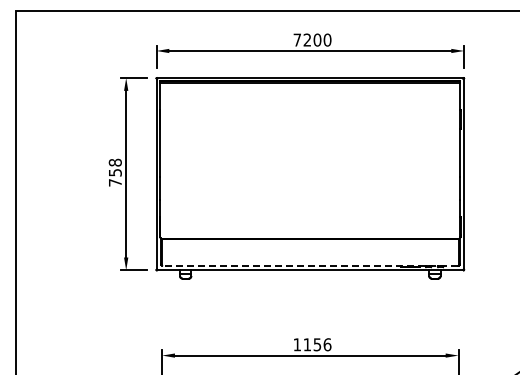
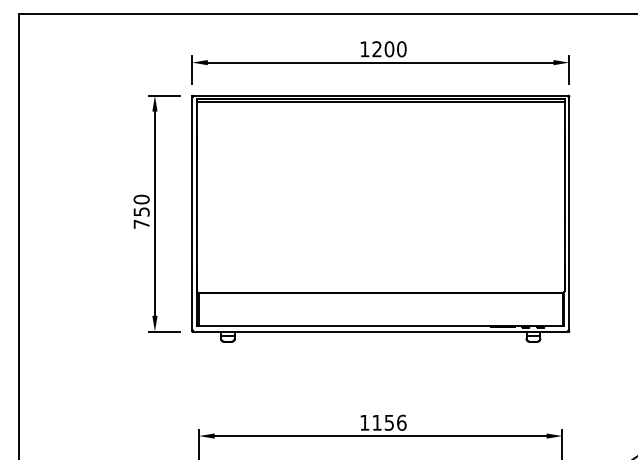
text: (296, 39) -> (363, 48), 7200 -> 1200
text: (115, 162) -> (141, 199), 758 -> 750
line: (309, 265) -> (379, 325), dashed -> solid

